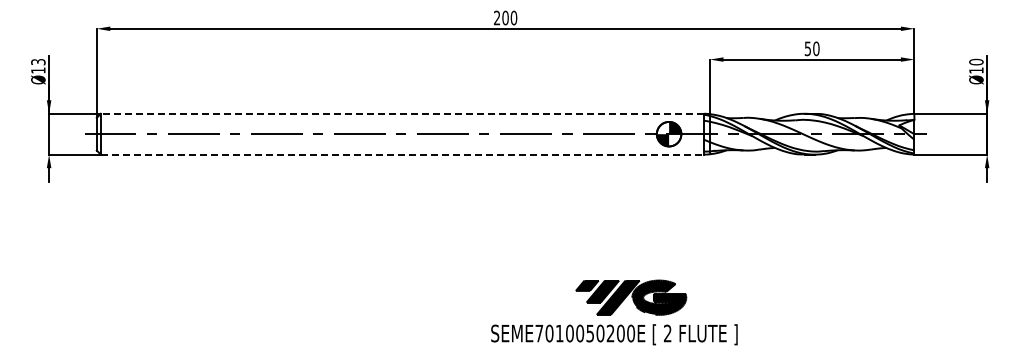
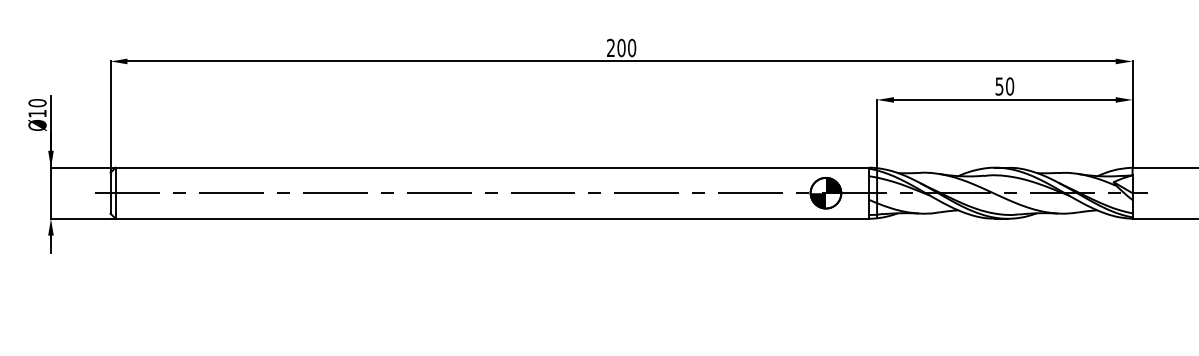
text: (38, 61) -> (37, 102), Ø13 -> Ø10
line: (401, 113) -> (491, 167), dashed -> solid
line: (402, 154) -> (492, 218), dashed -> solid

